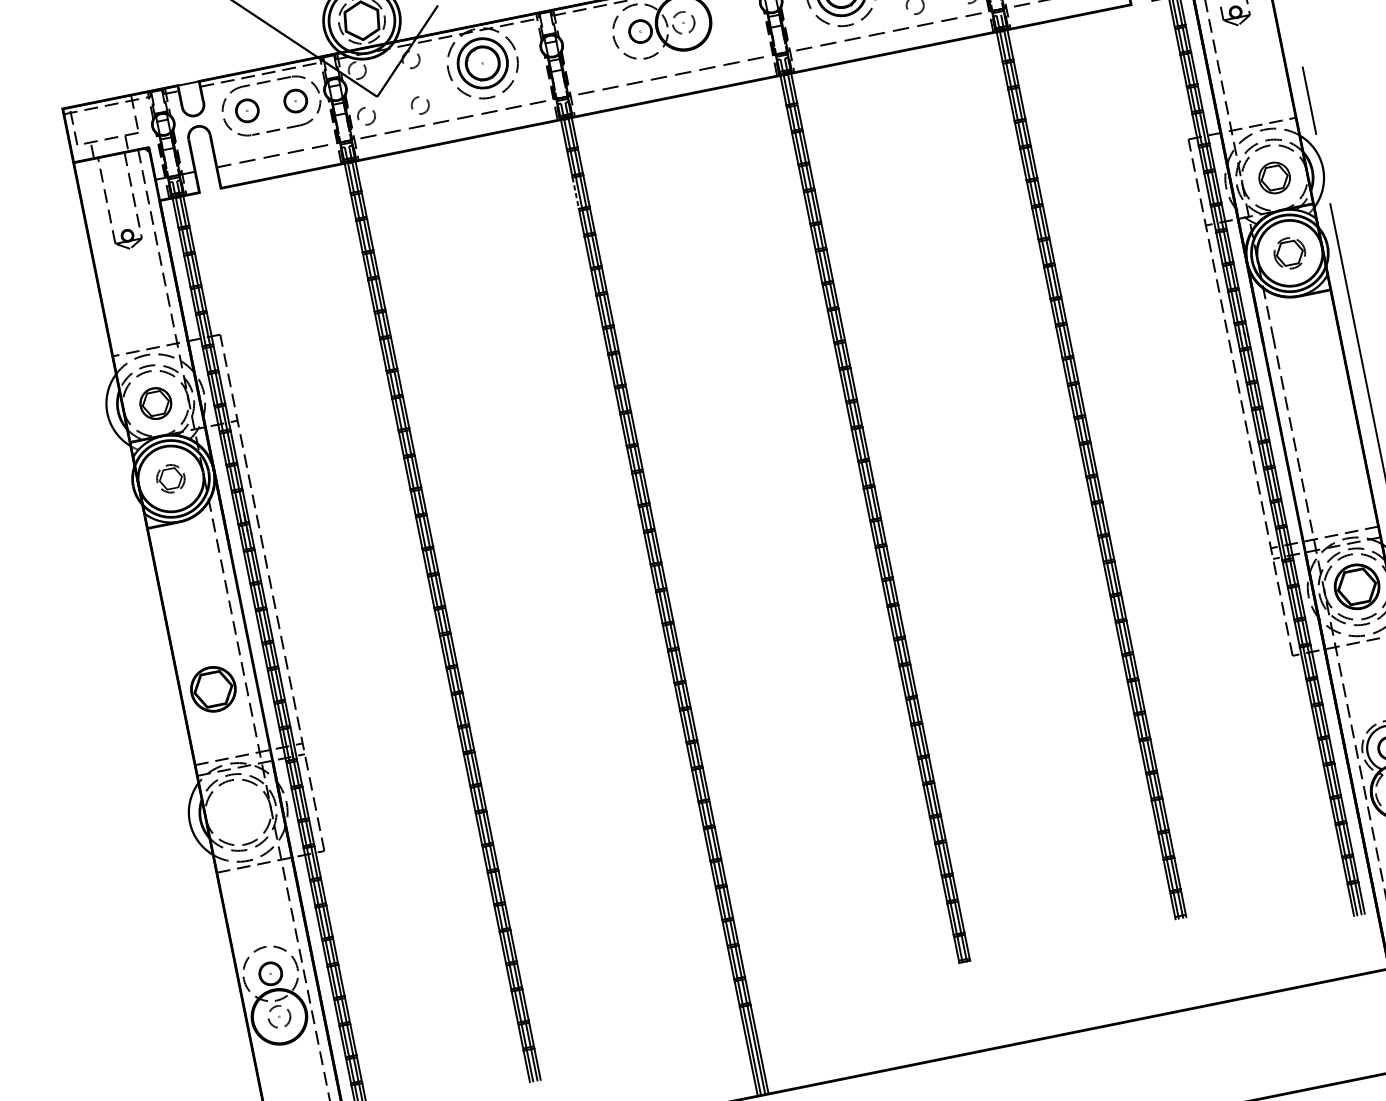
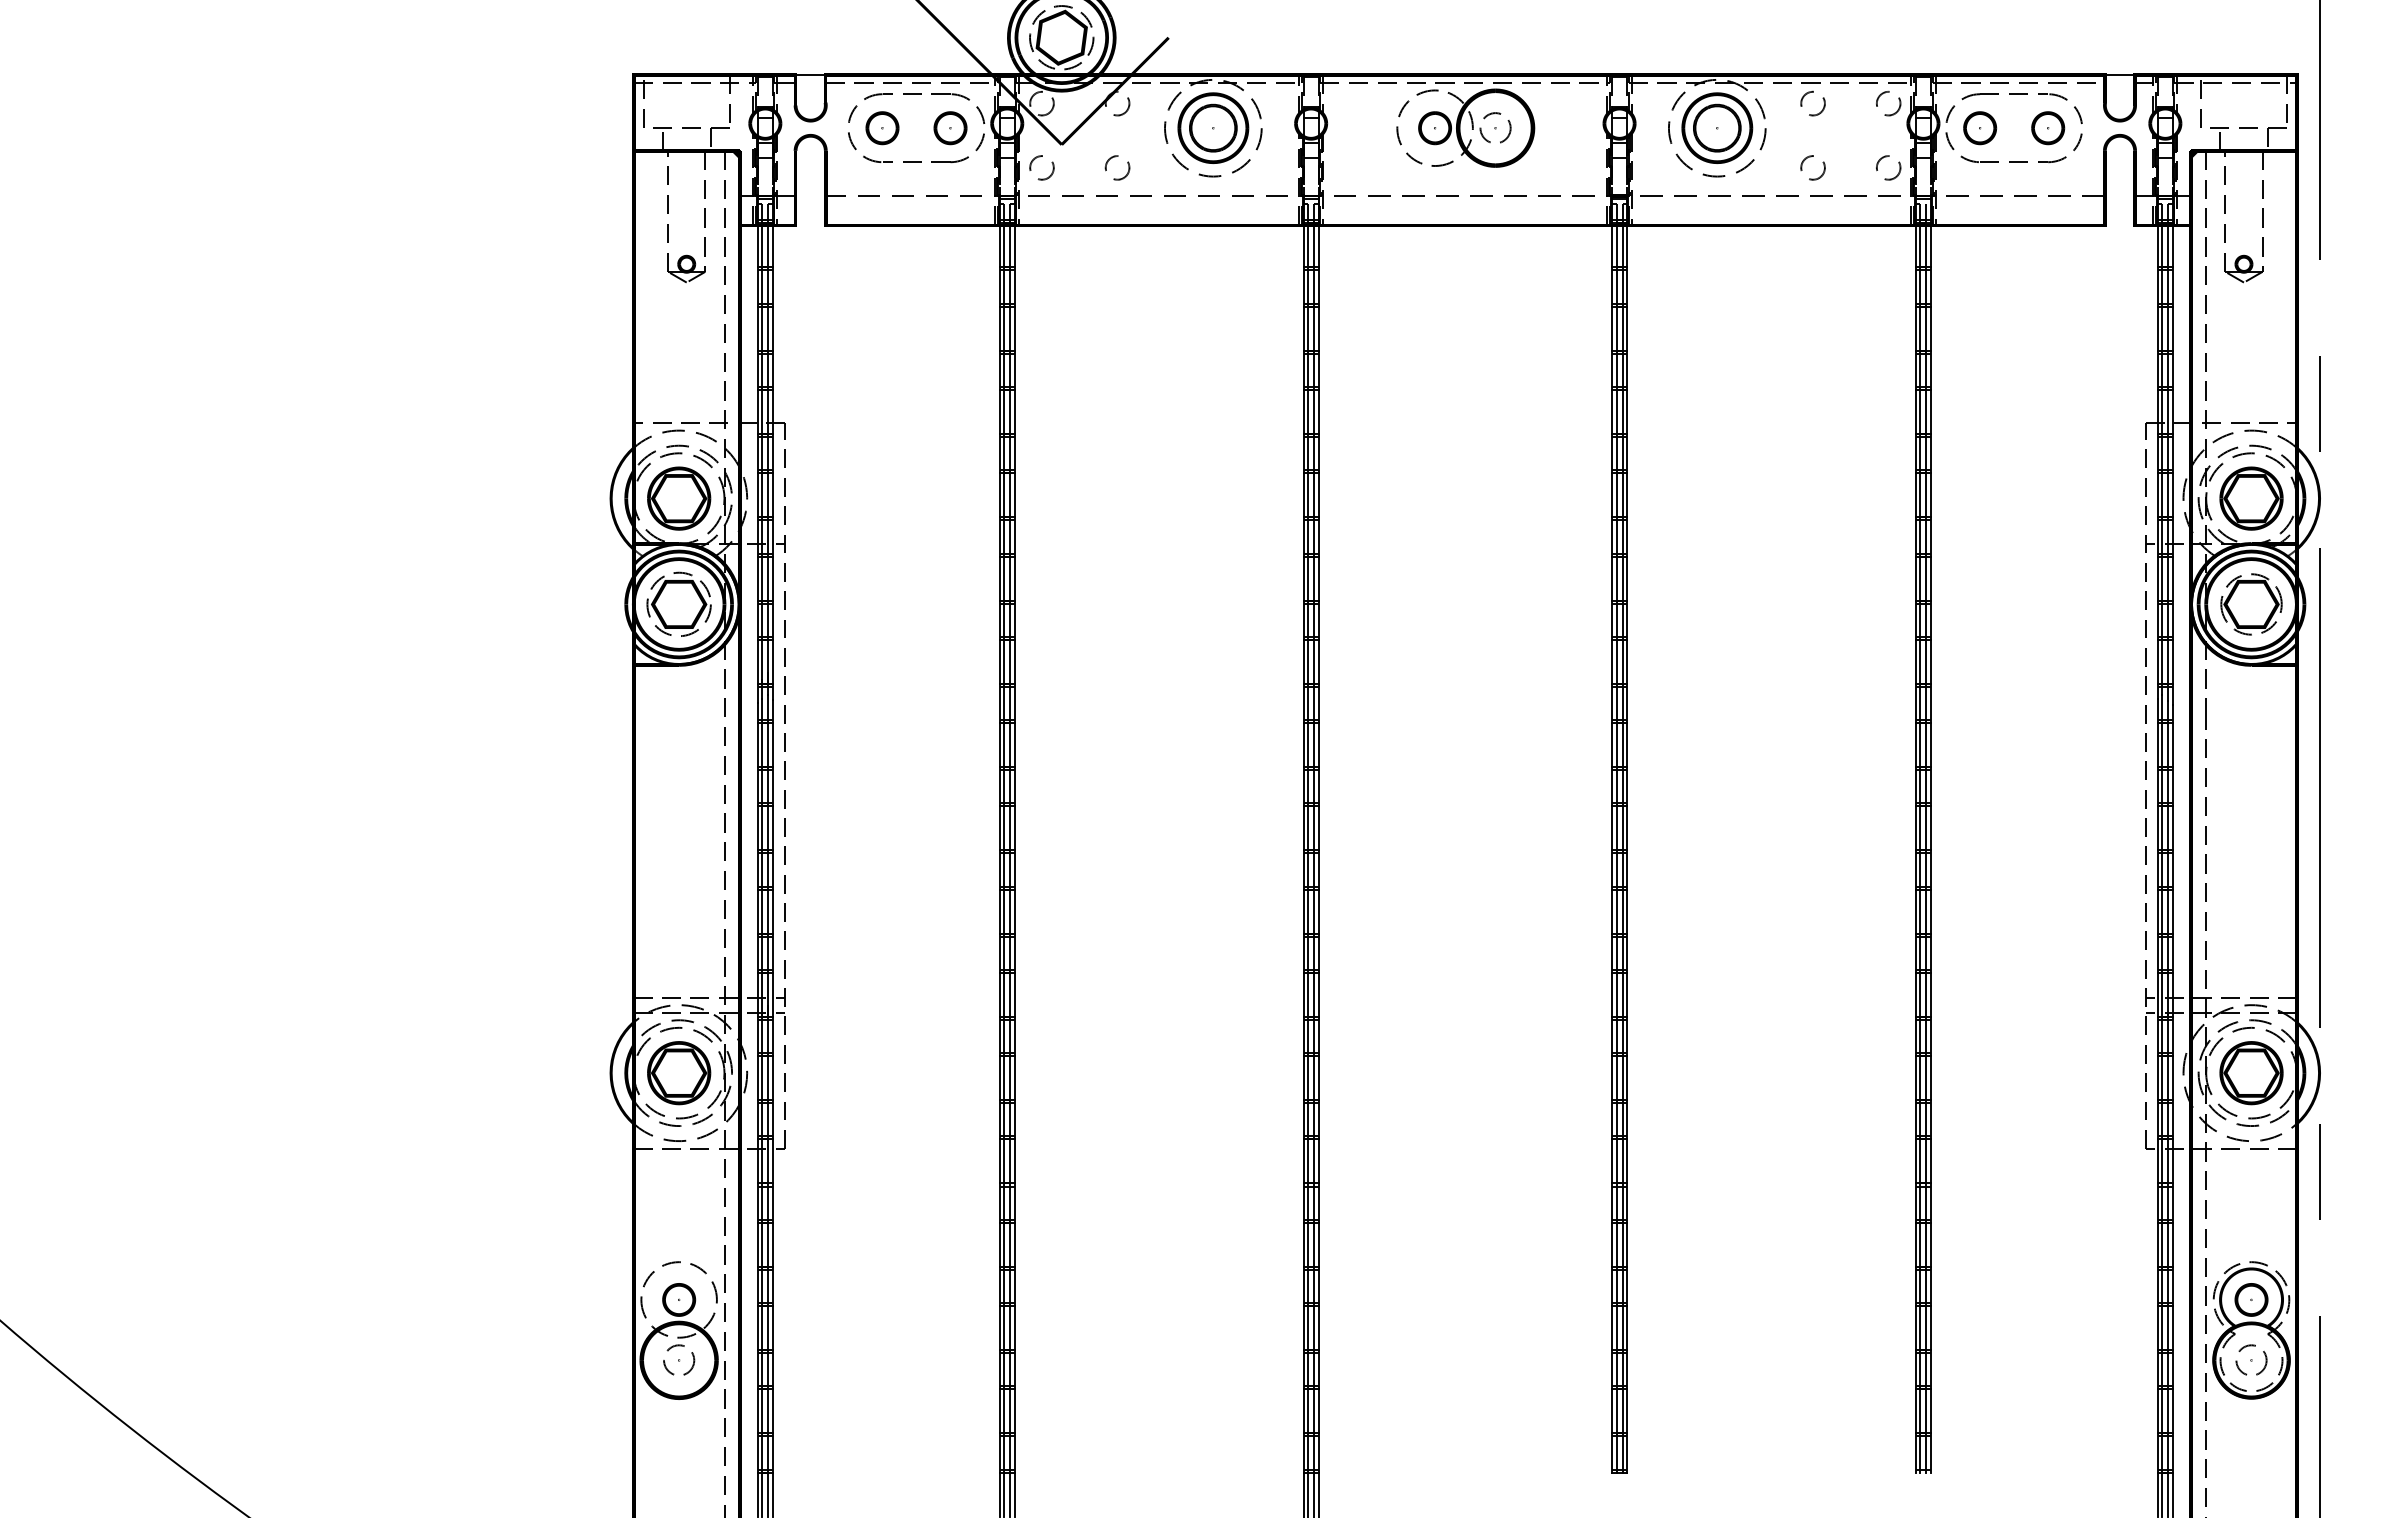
part: (1274, 177) -> (2251, 498), size x1.43
line: (575, 192) -> (1303, 328), dashed -> solid
part: (1289, 253) -> (2251, 604), size x1.43
part: (156, 403) -> (679, 498), size x1.43
part: (170, 478) -> (678, 603), size x1.67
part: (213, 689) -> (679, 1073), moved

